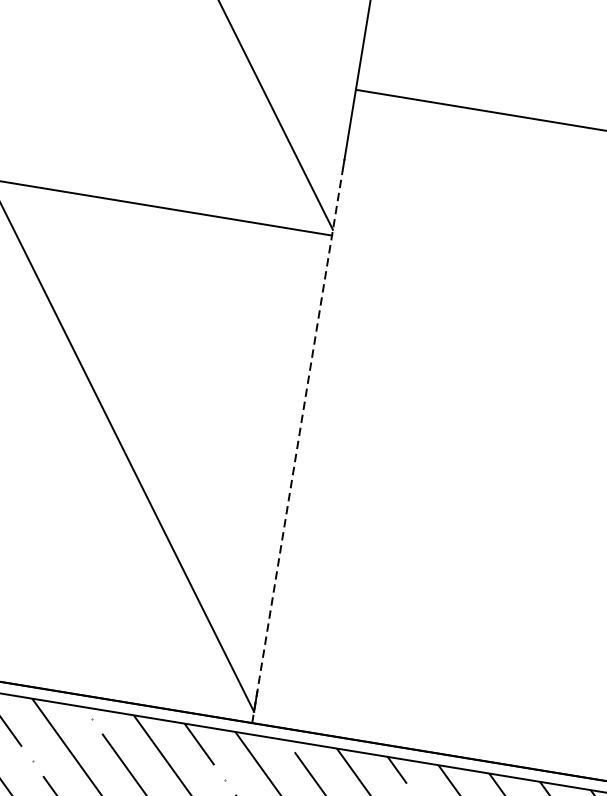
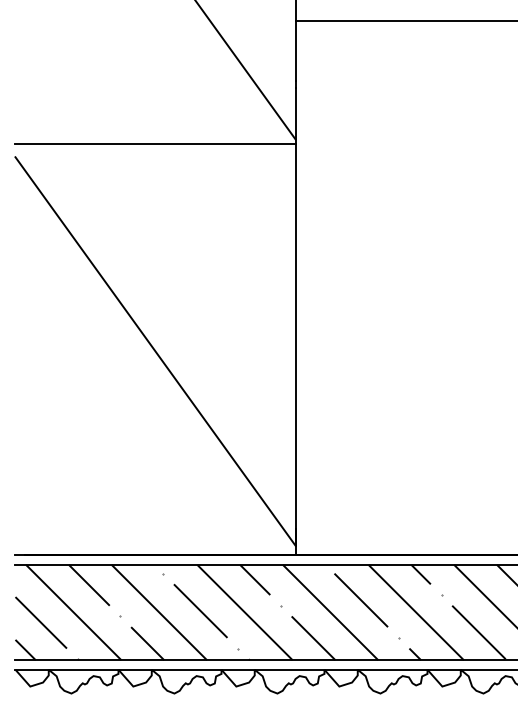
line: (297, 445) -> (295, 321), dashed -> solid

